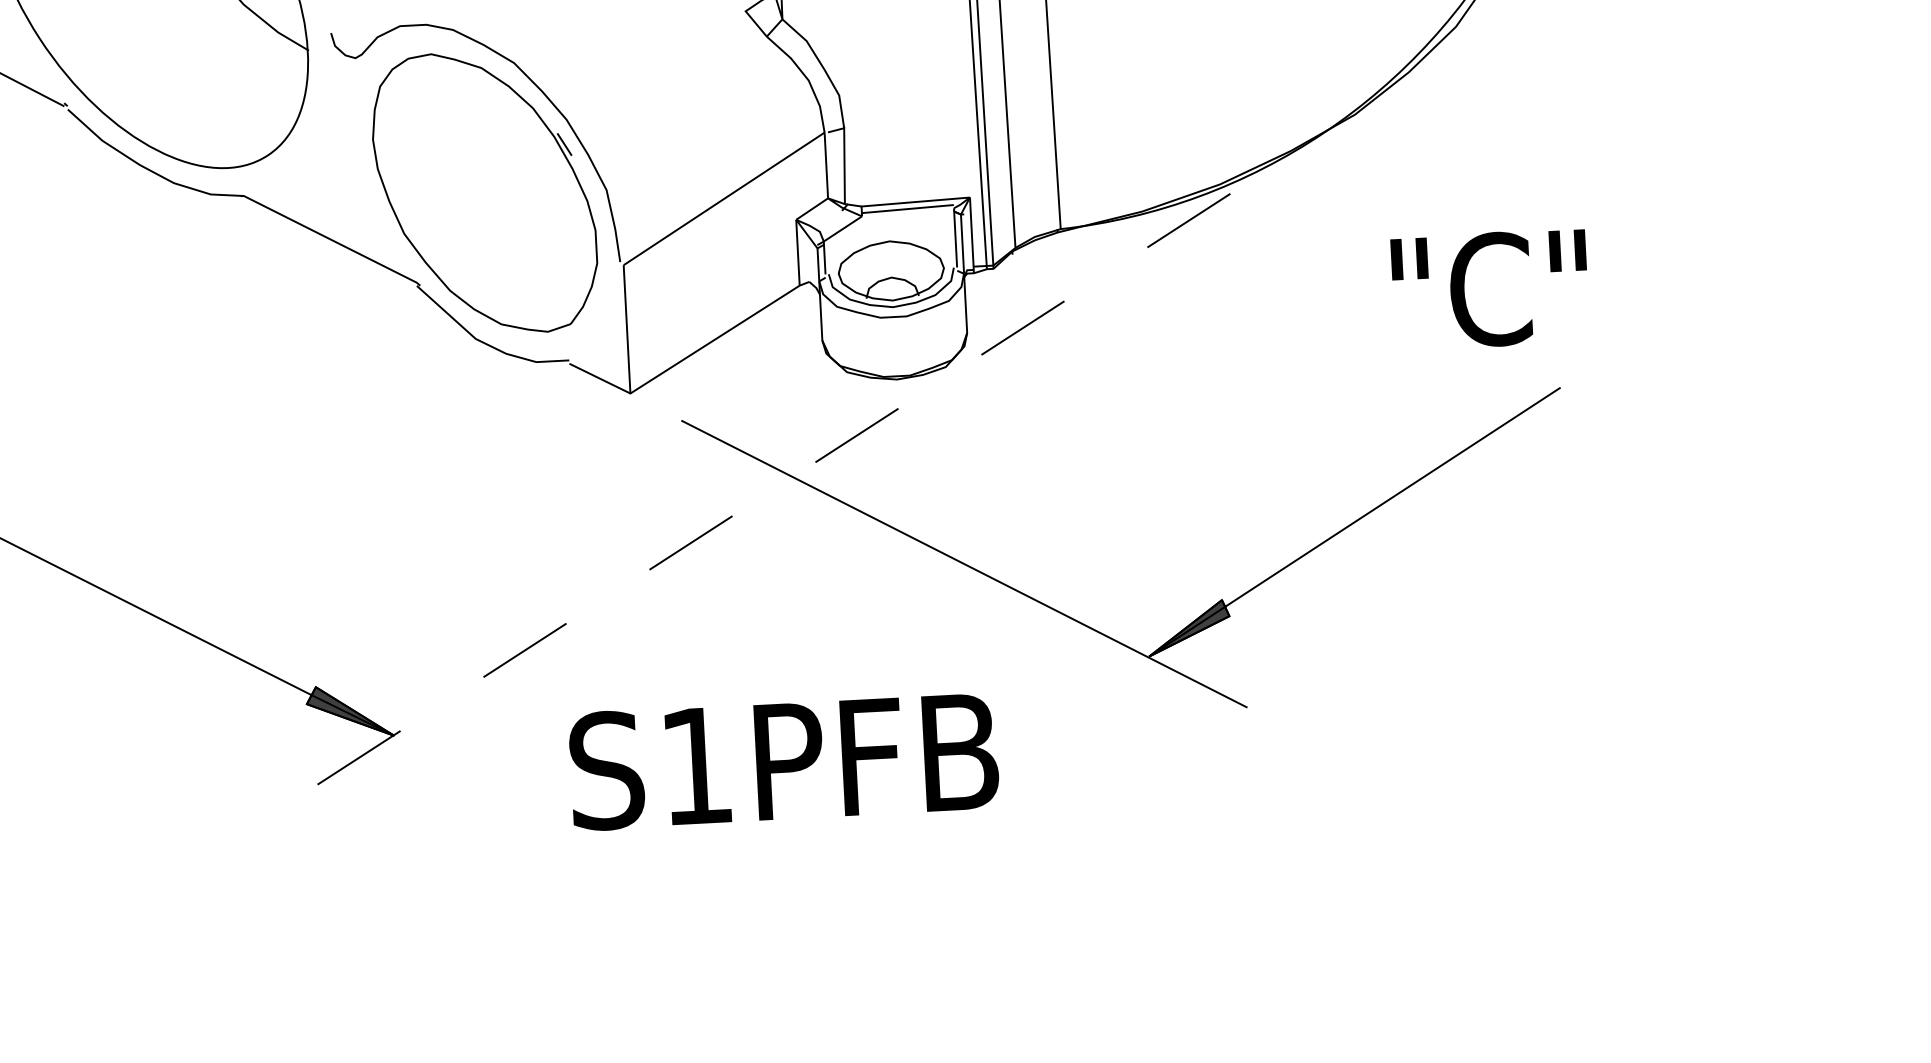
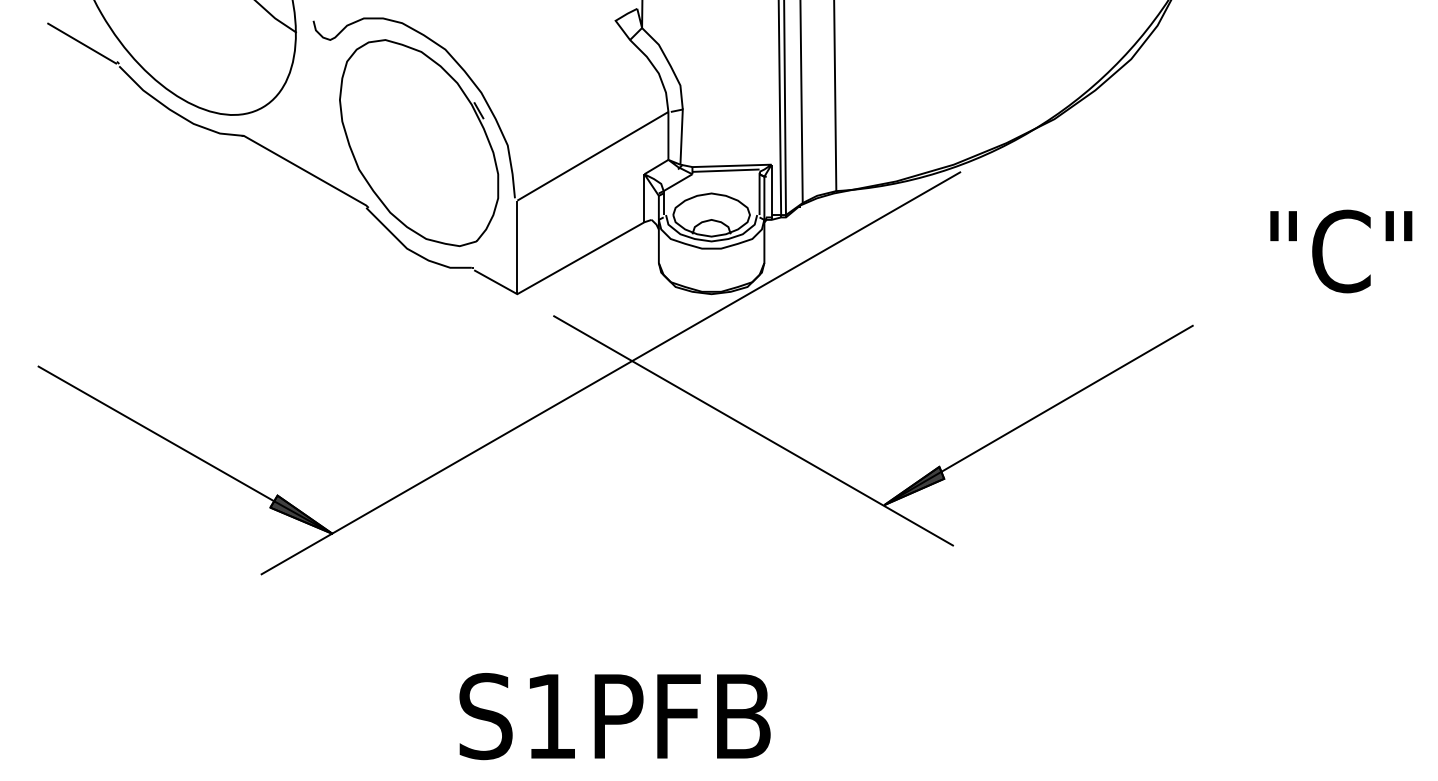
text: (1490, 289) -> (1341, 251), moved
line: (763, 495) -> (610, 373), dashed -> solid
text: (783, 761) -> (614, 716), moved

